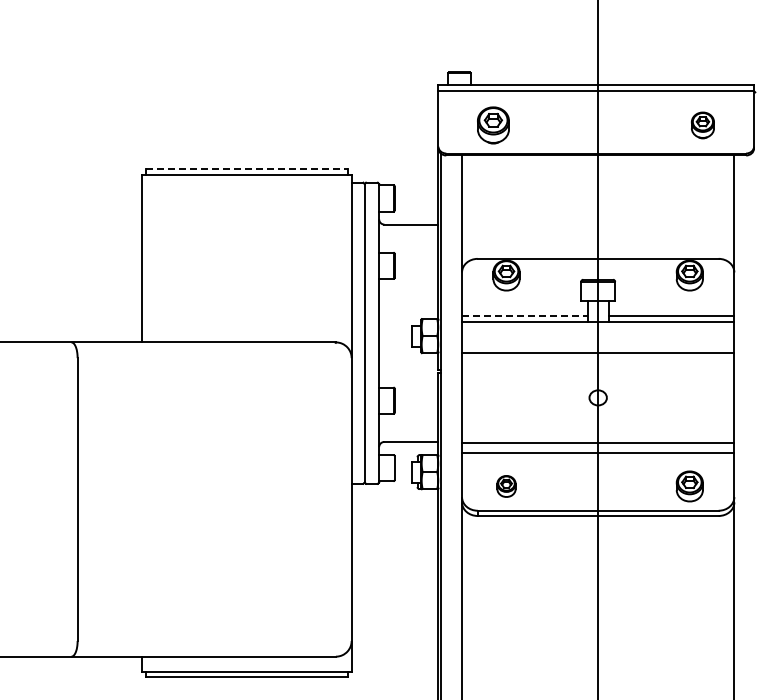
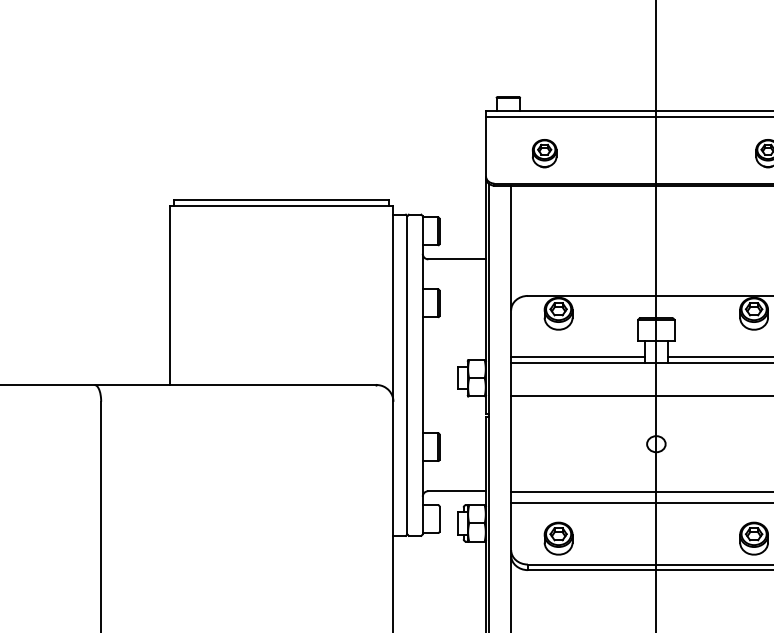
part: (493, 125) -> (544, 153), size x0.71
line: (246, 169) -> (281, 200), dashed -> solid
line: (524, 316) -> (577, 357), dashed -> solid
part: (506, 486) -> (558, 538), size x1.43

